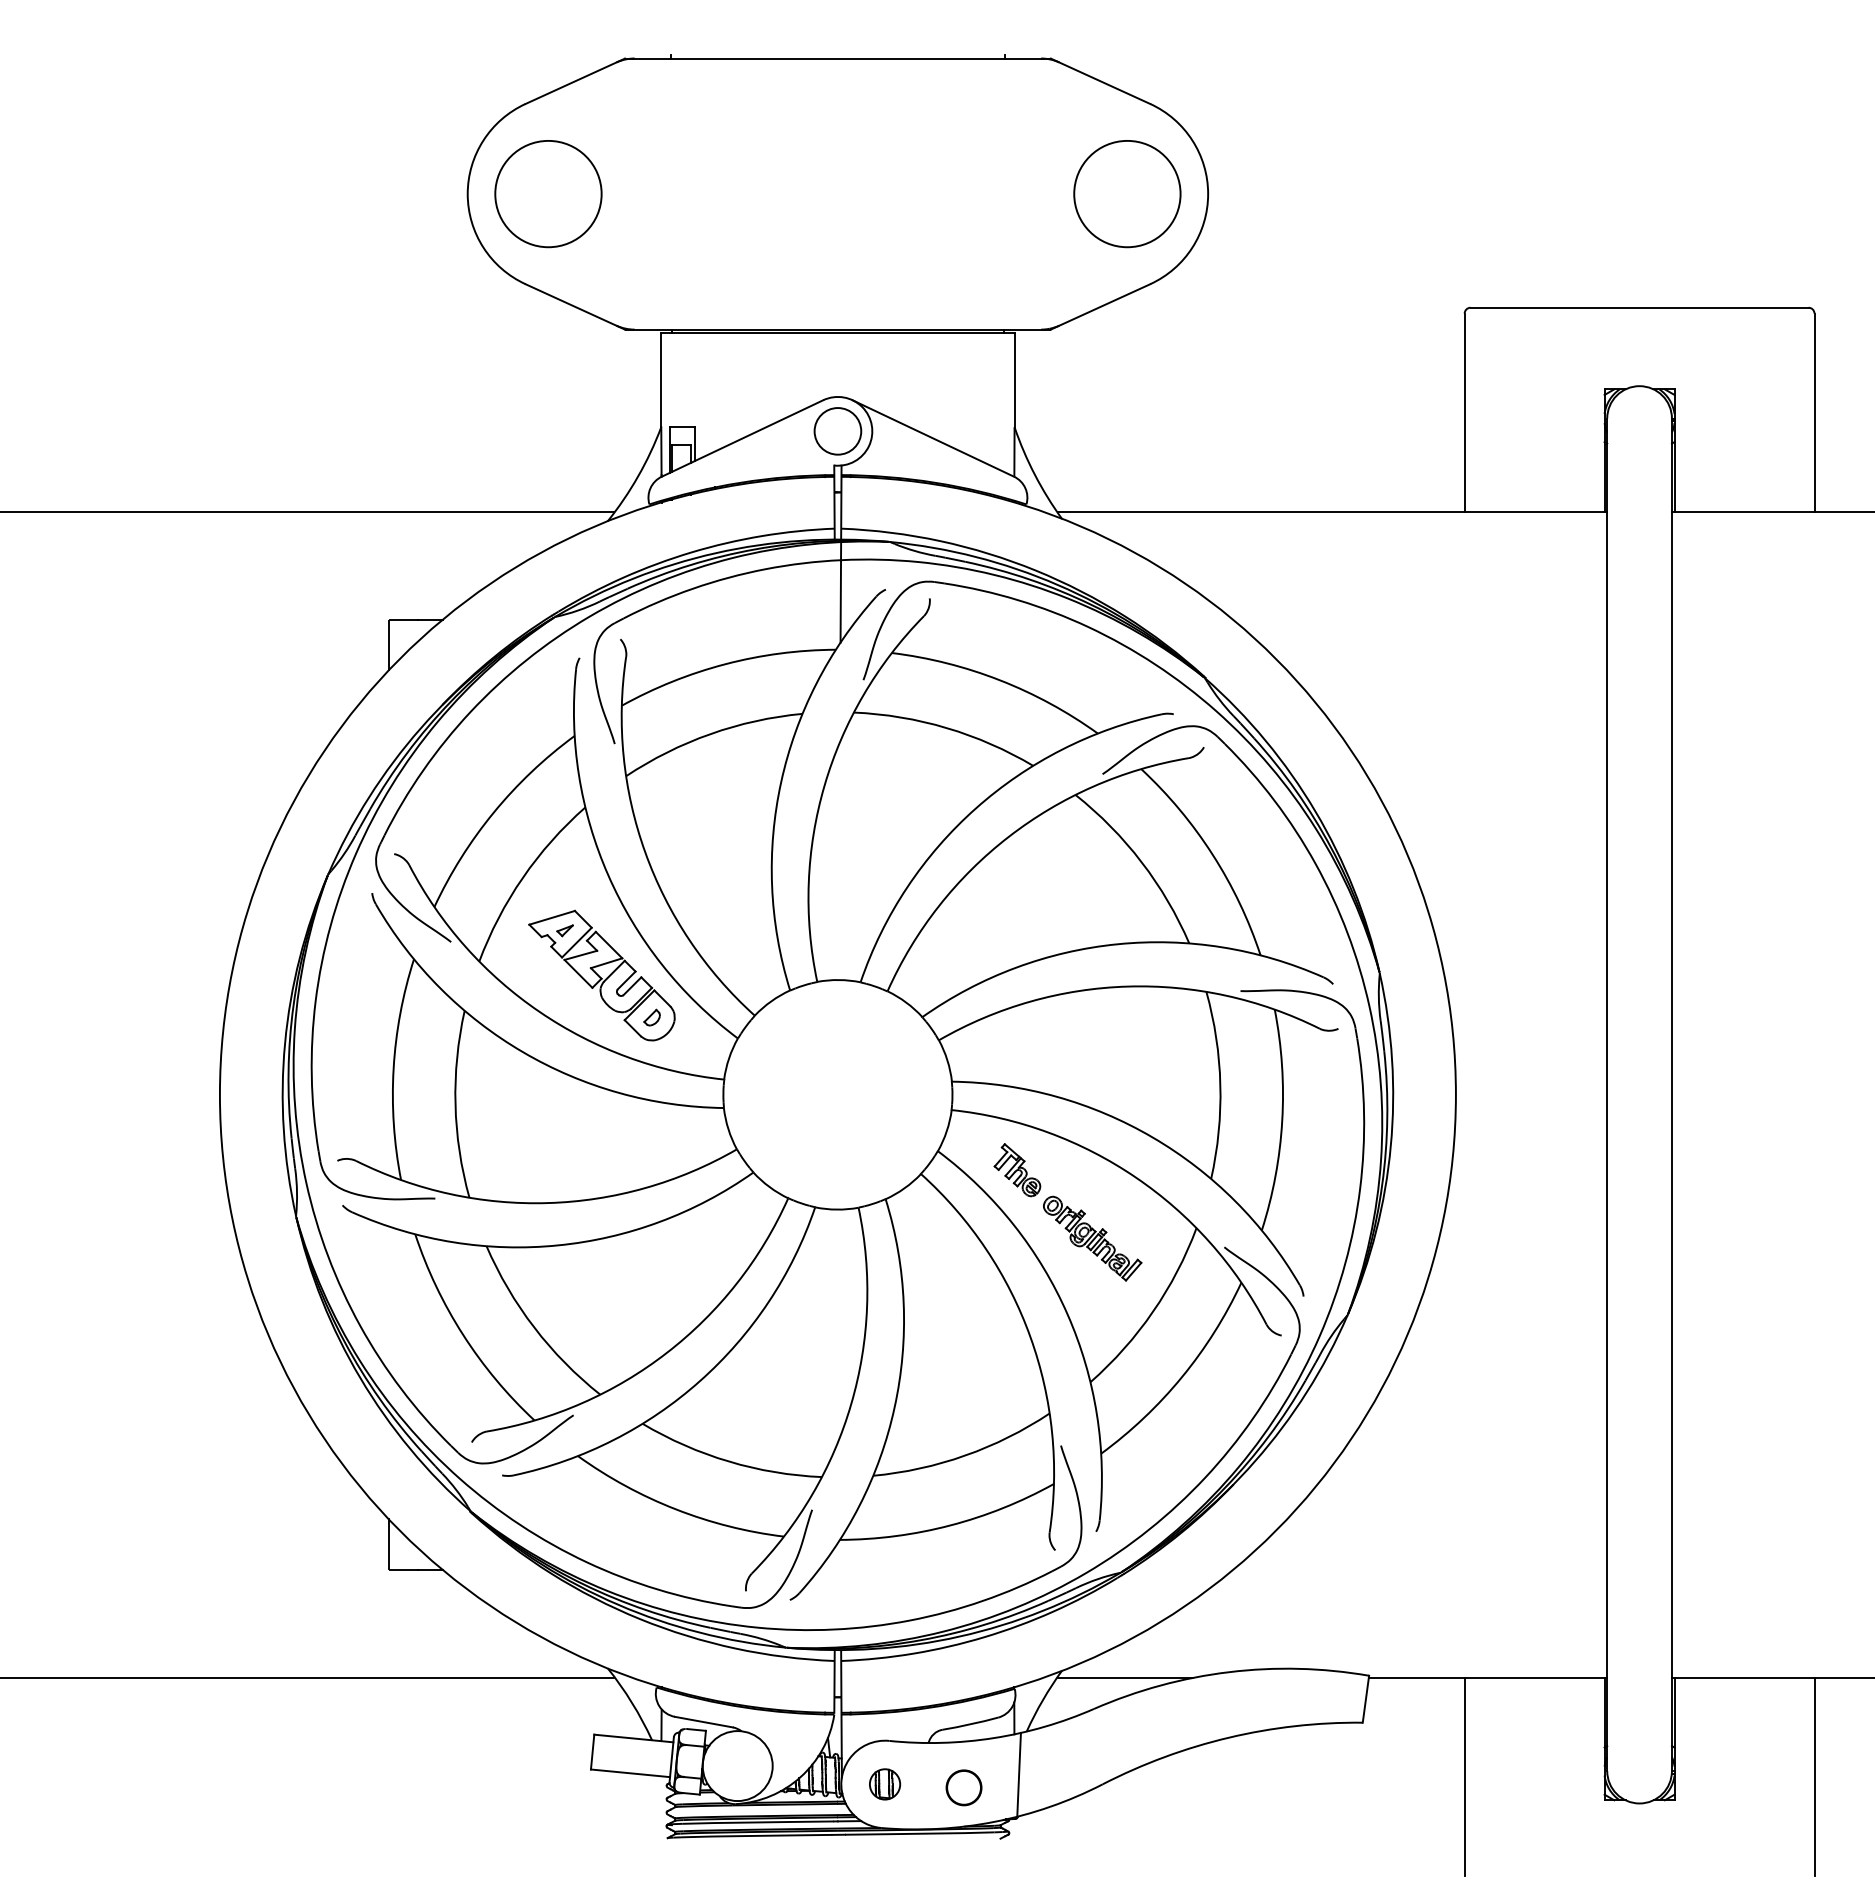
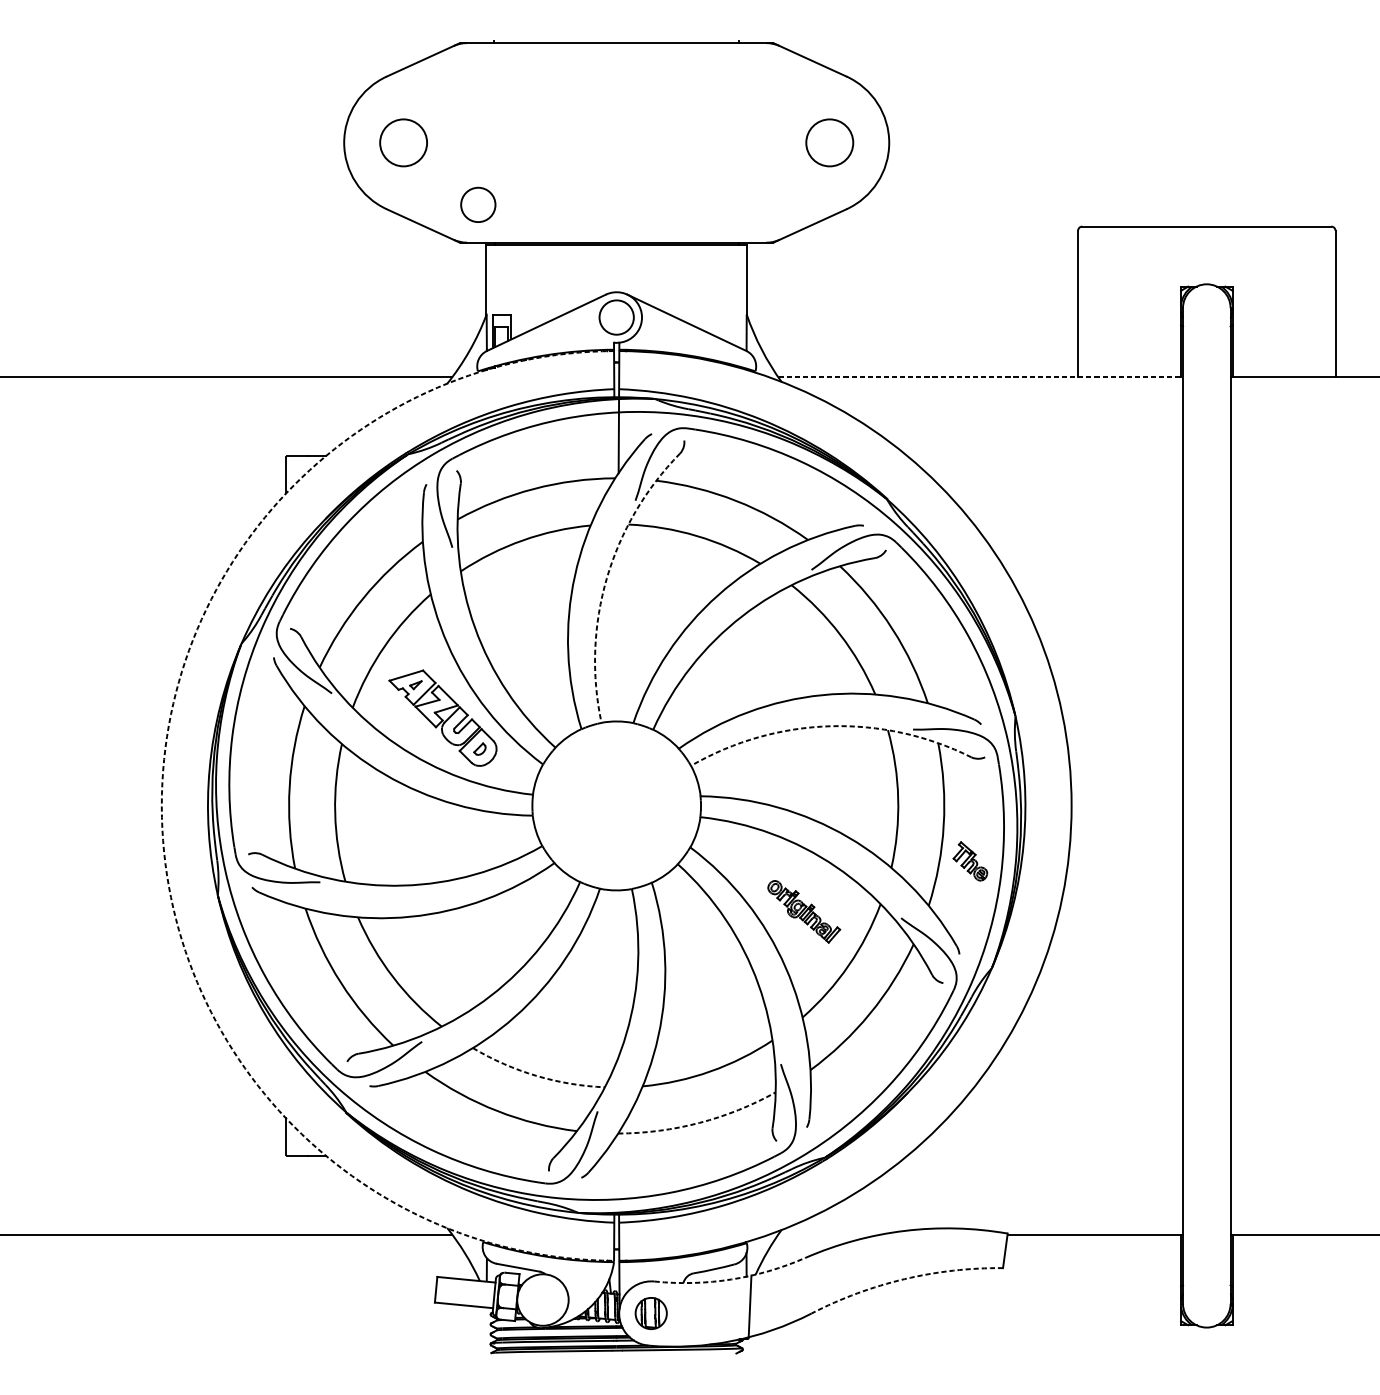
circle: (548, 193) -> (403, 142), size x0.6
circle: (1127, 193) -> (829, 142), size x0.6
circle: (649, 278) -> (478, 205), added
line: (1332, 511) -> (980, 376), solid -> dashed
arc: (824, 785) -> (606, 578), solid -> dashed
arc: (1127, 986) -> (829, 726), solid -> dashed
arc: (219, 1094) -> (161, 805), solid -> dashed
part: (1017, 1170) -> (970, 861), moved
arc: (729, 1461) -> (536, 1075), solid -> dashed
arc: (950, 1525) -> (699, 1122), solid -> dashed
line: (1125, 1677) -> (828, 1234), removed
arc: (1229, 1737) -> (904, 1279), solid -> dashed
arc: (993, 1738) -> (731, 1279), solid -> dashed
line: (1464, 1776) -> (1077, 1307), removed
line: (1814, 1776) -> (1335, 1307), removed
part: (885, 1784) -> (651, 1313), size x1.4
part: (963, 1787) -> (709, 1315), removed

